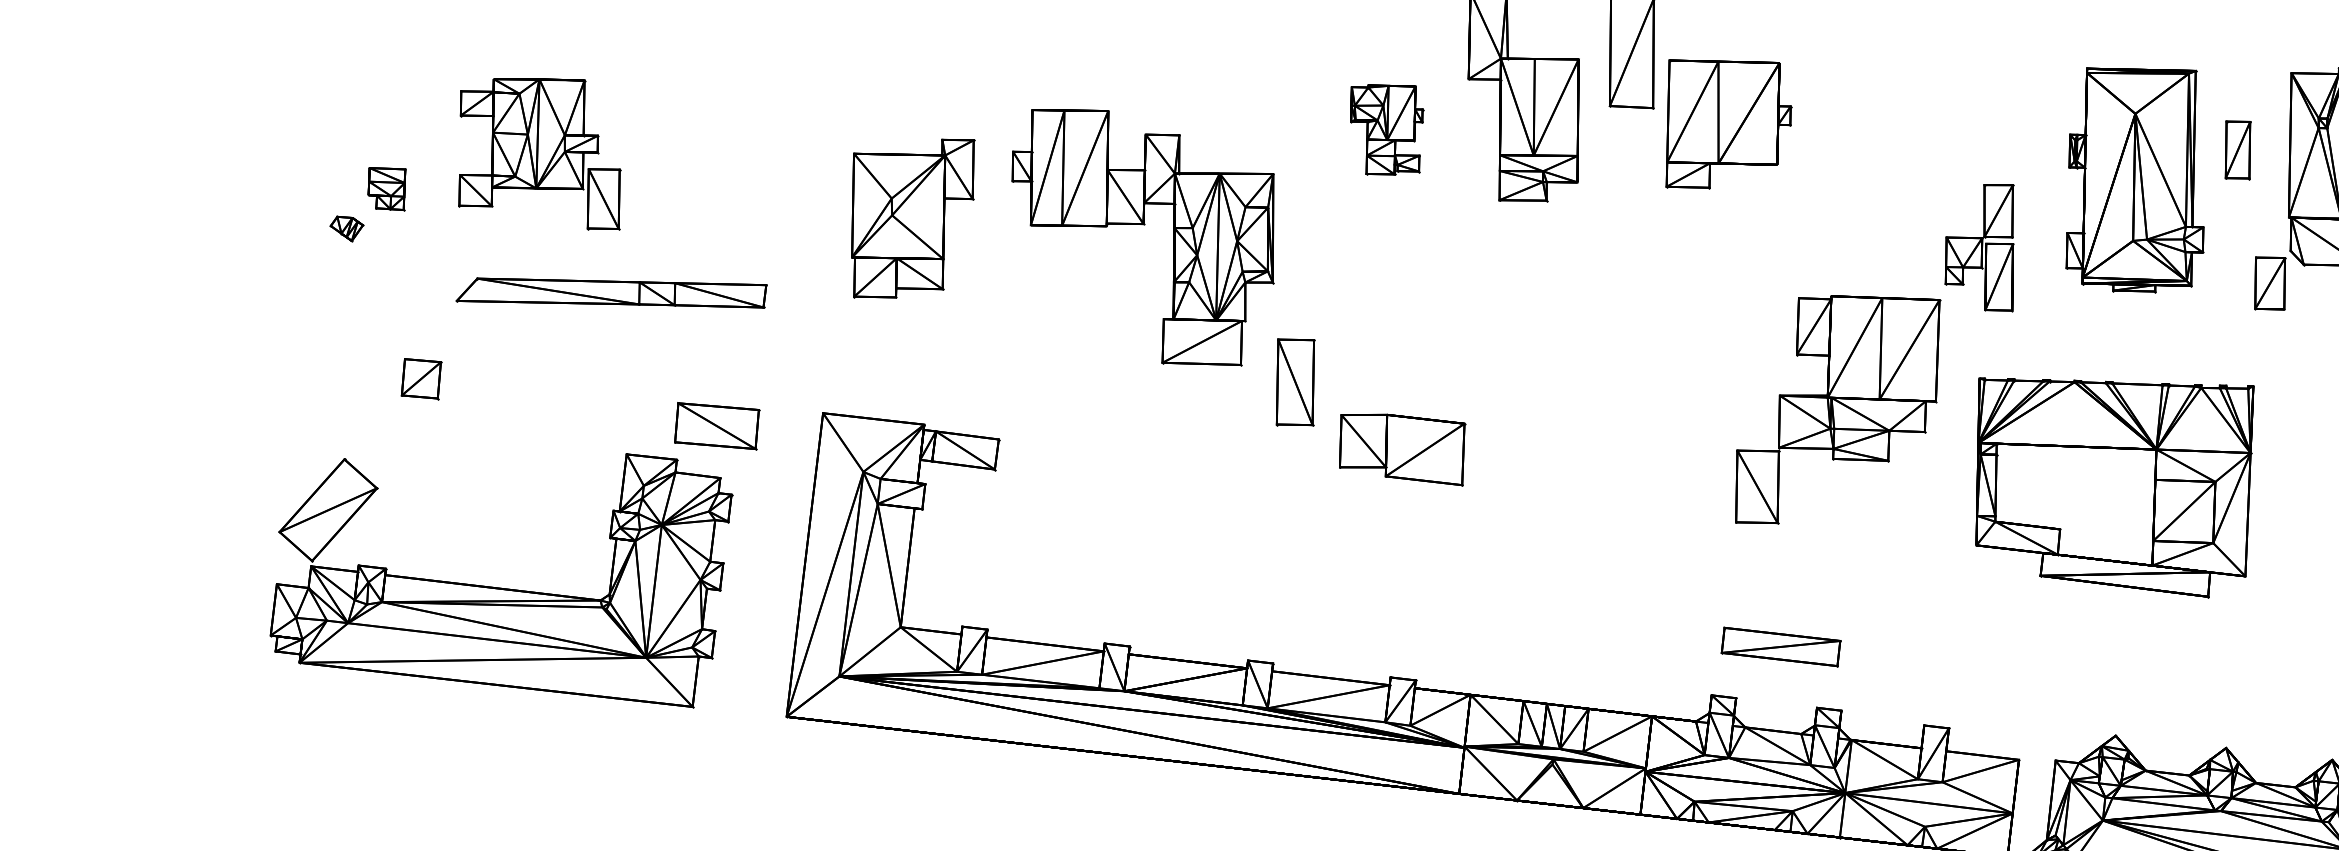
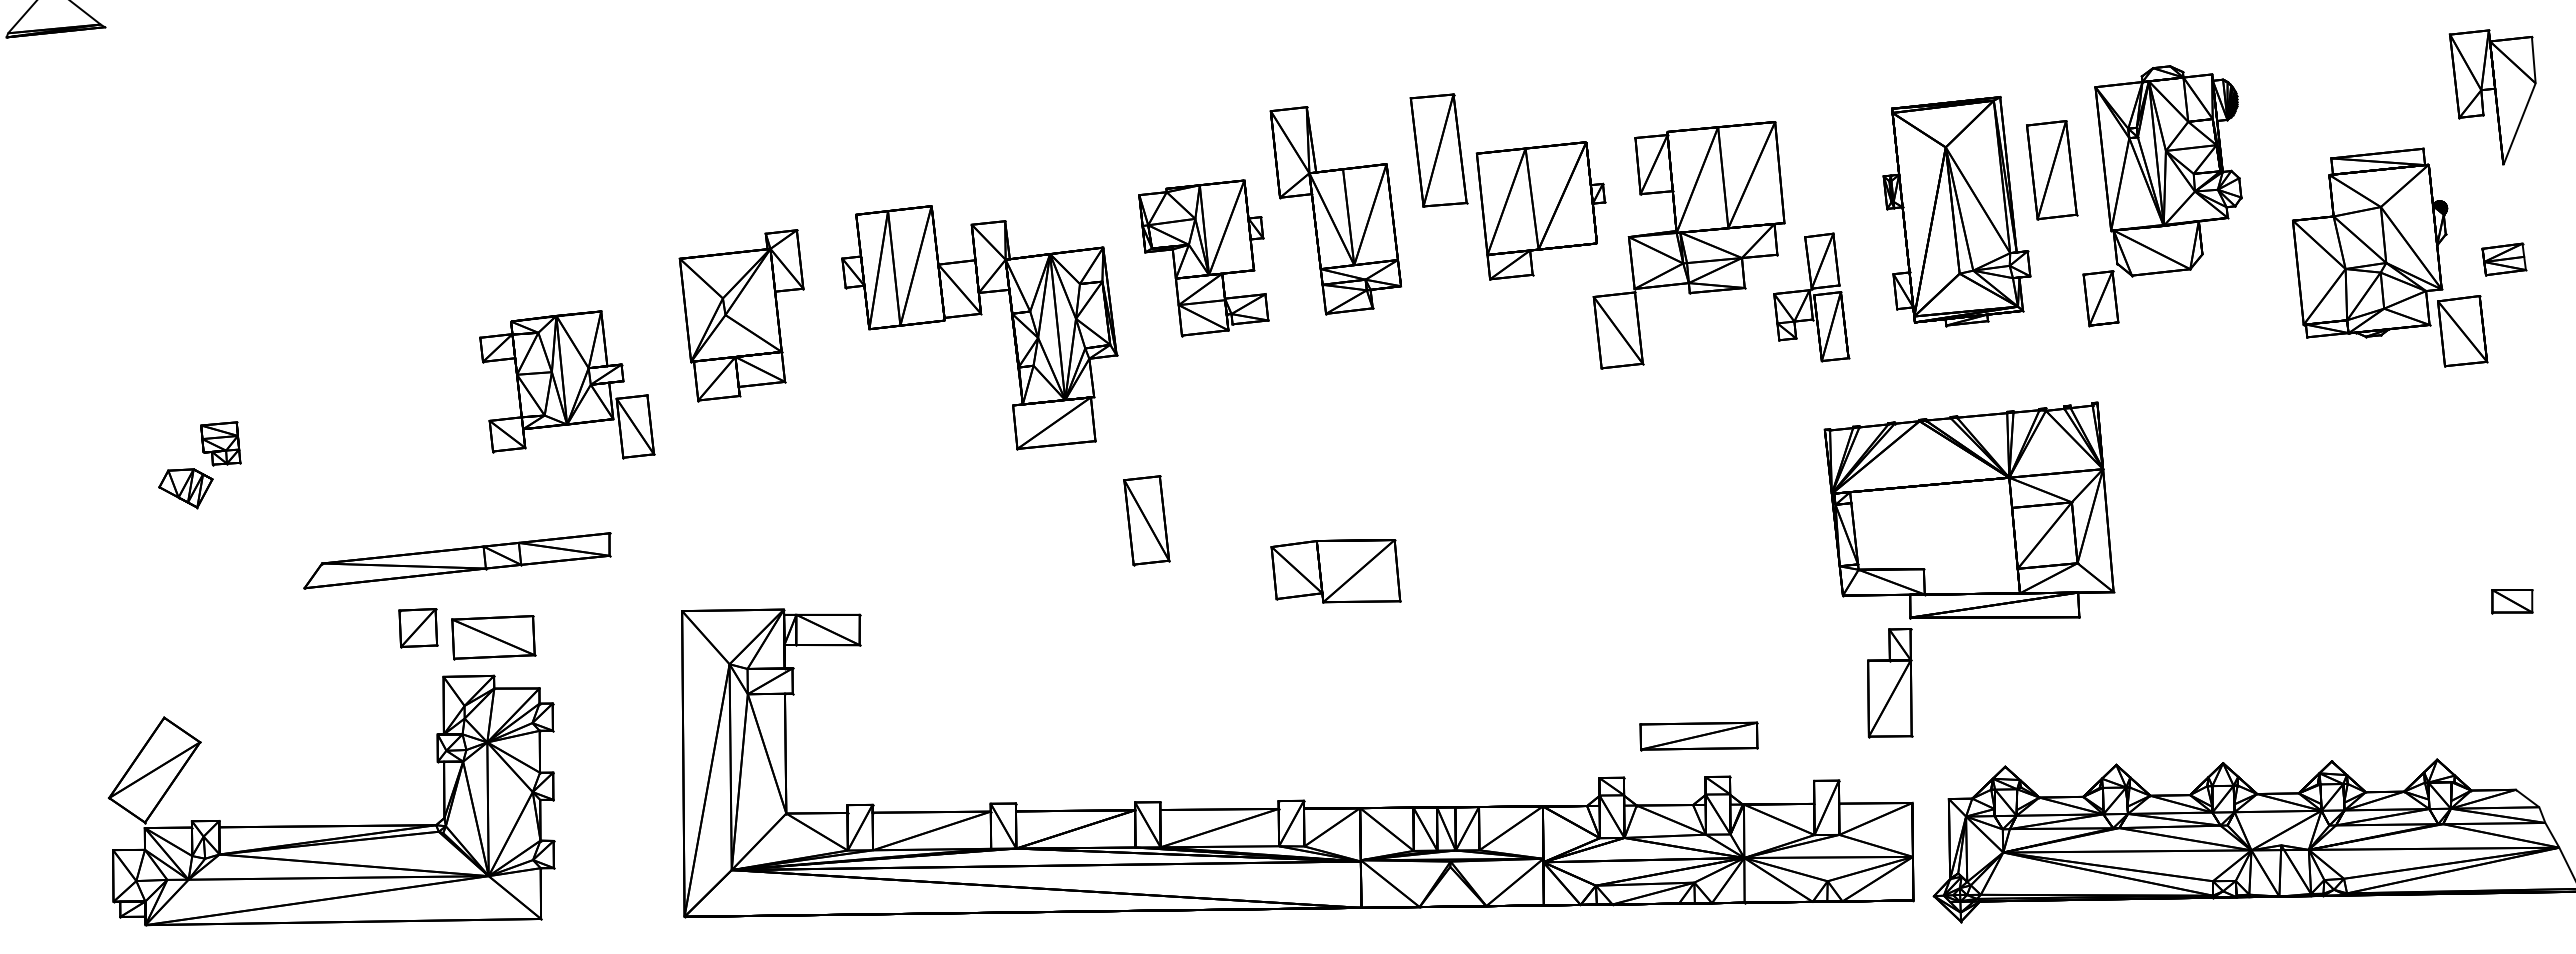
part: (1385, 129) -> (1203, 258), size x1.67
part: (541, 148) -> (567, 384), moved
part: (2238, 150) -> (2052, 170), size x1.67
part: (907, 217) -> (741, 315), moved
part: (1139, 225) -> (977, 315), moved
part: (346, 228) -> (185, 488), size x1.67
part: (612, 292) -> (457, 560), moved
part: (421, 379) -> (418, 628), moved
part: (1837, 411) -> (1688, 245), moved
part: (716, 426) -> (493, 637), moved
part: (1401, 447) -> (1335, 571), moved
part: (496, 587) -> (331, 825), moved
part: (2012, 638) -> (1890, 683), added
part: (1780, 647) -> (1698, 736), moved

